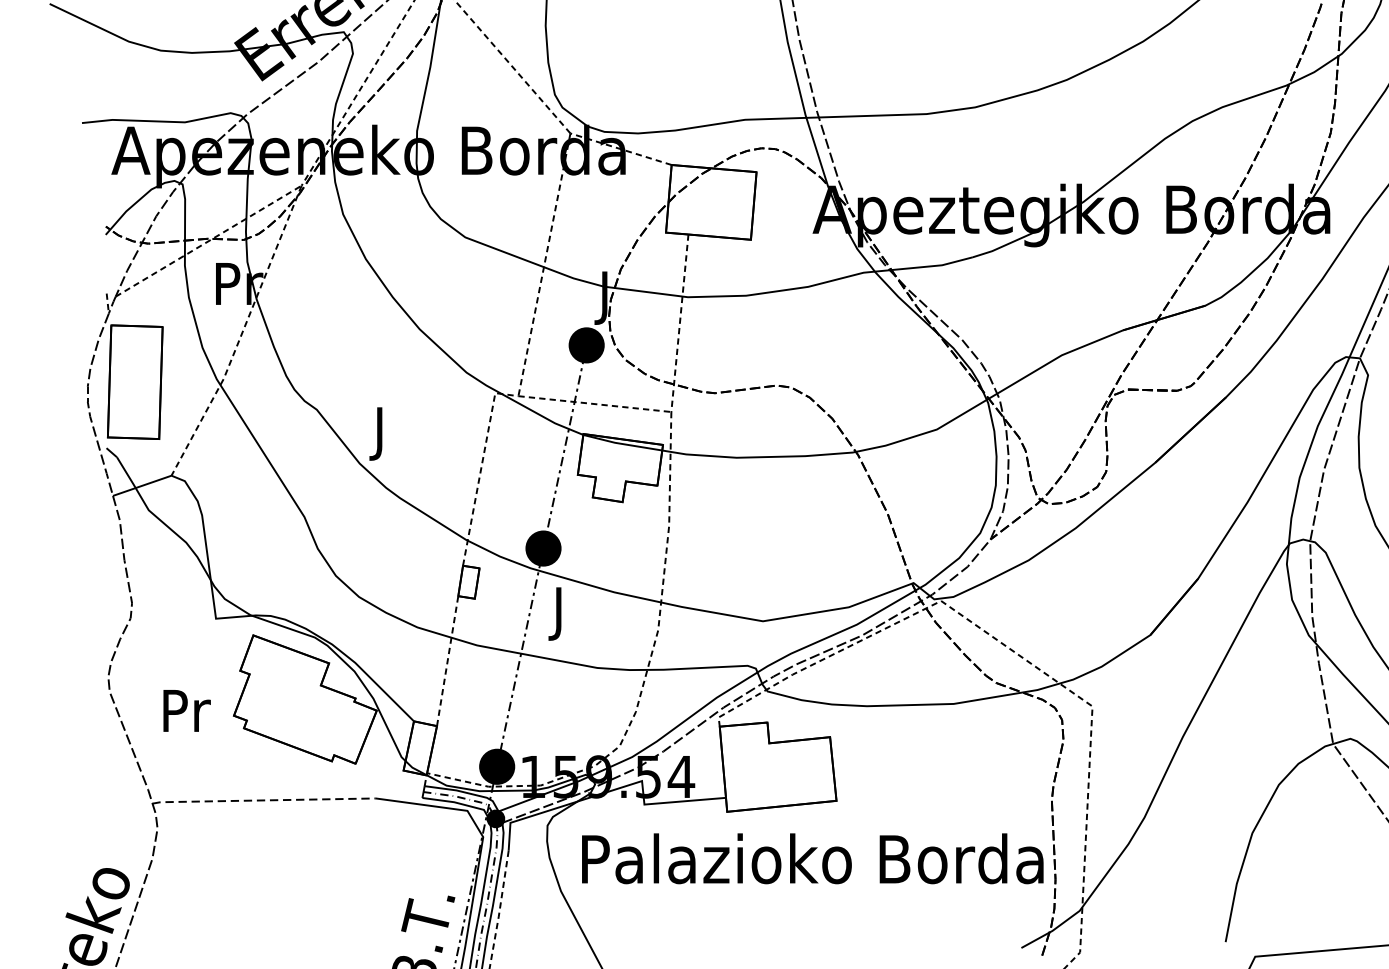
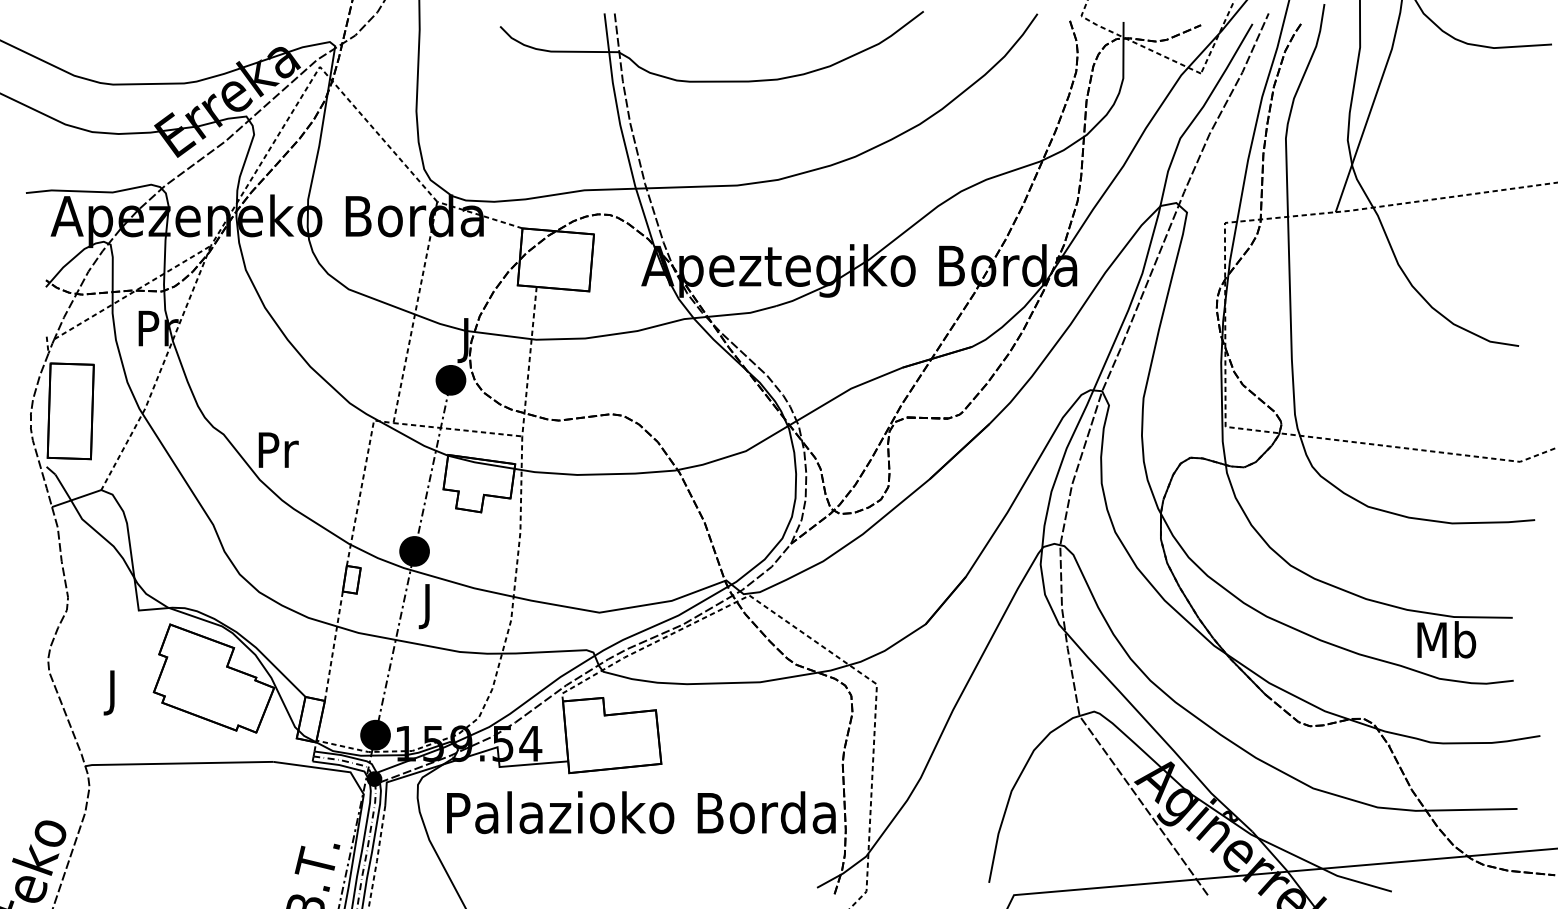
text: (381, 433) -> (278, 454), J -> Pr
text: (187, 716) -> (114, 692), Pr -> J
line: (263, 800) -> (178, 763), dashed -> solid

